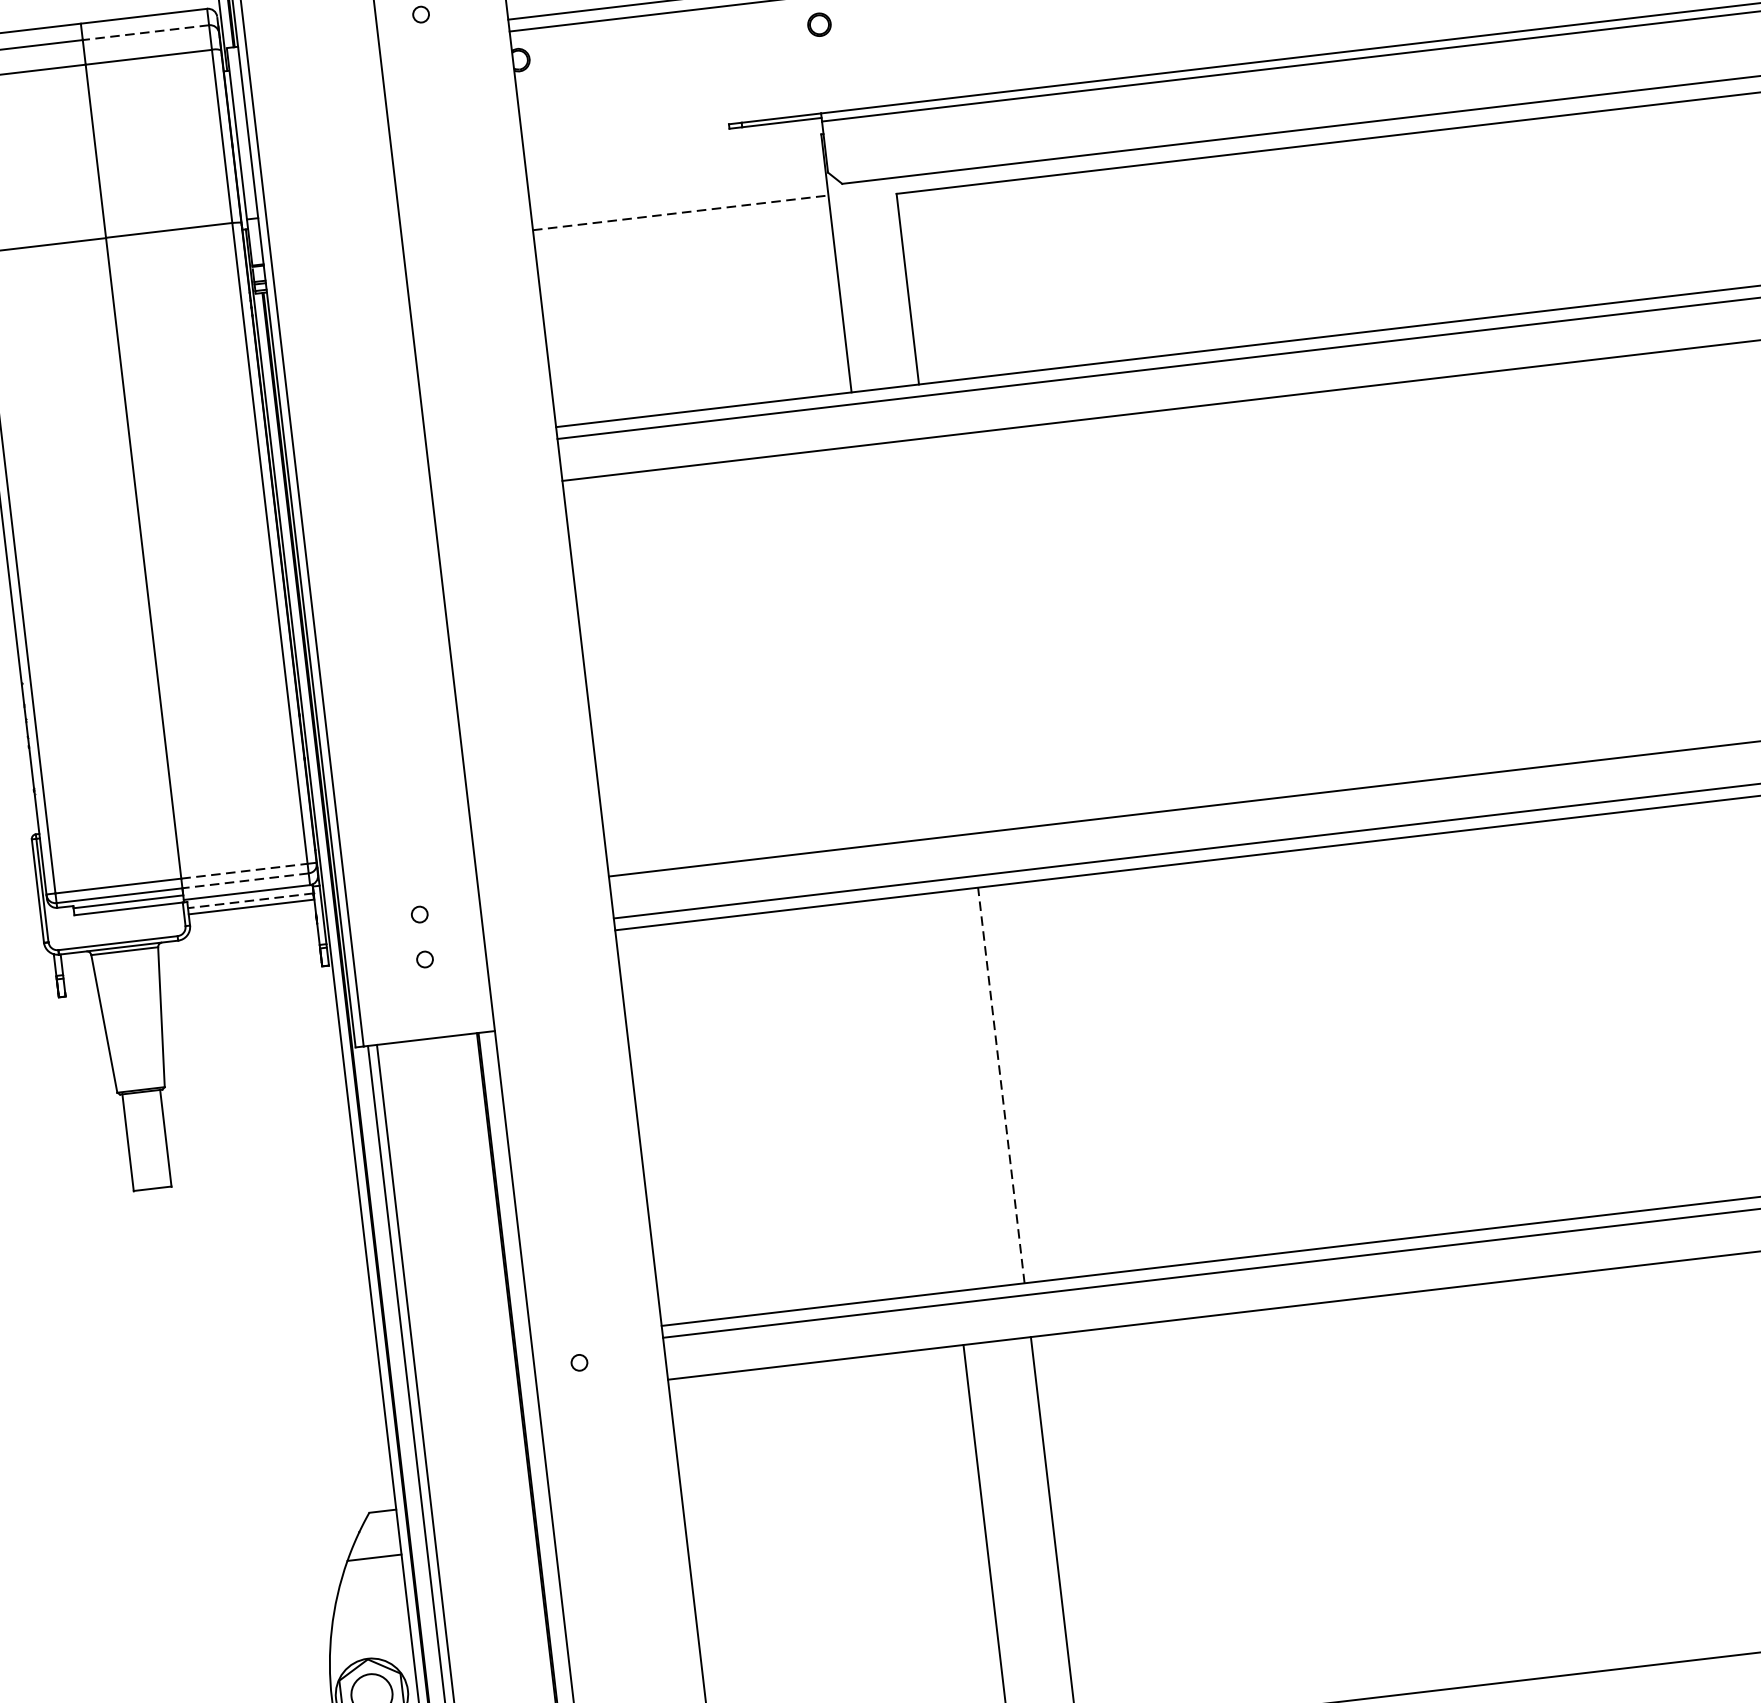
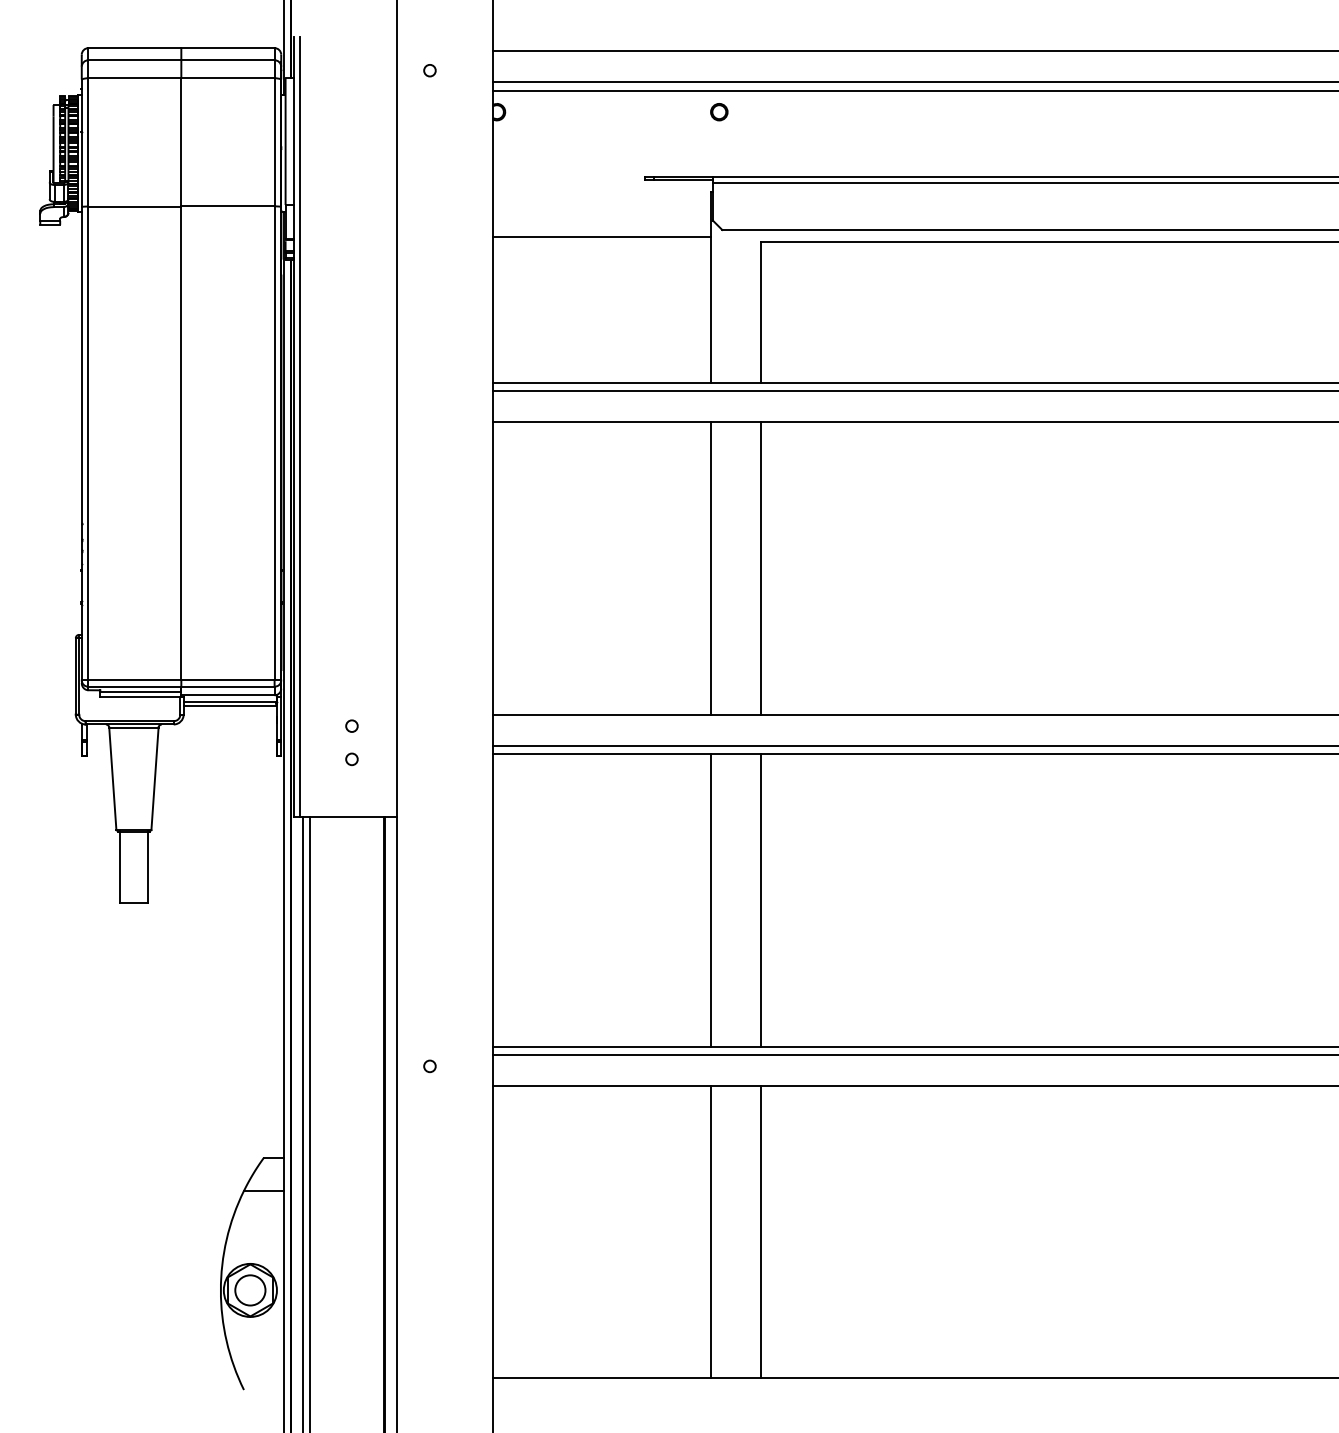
line: (145, 33) -> (227, 60), dashed -> solid
line: (681, 213) -> (602, 237), dashed -> solid
line: (949, 635) -> (761, 568), added
line: (881, 643) -> (711, 568), added
line: (243, 871) -> (227, 679), dashed -> solid
line: (244, 880) -> (227, 686), dashed -> solid
line: (250, 900) -> (229, 701), dashed -> solid
line: (1001, 1084) -> (761, 899), dashed -> solid
line: (934, 1093) -> (711, 900), added

